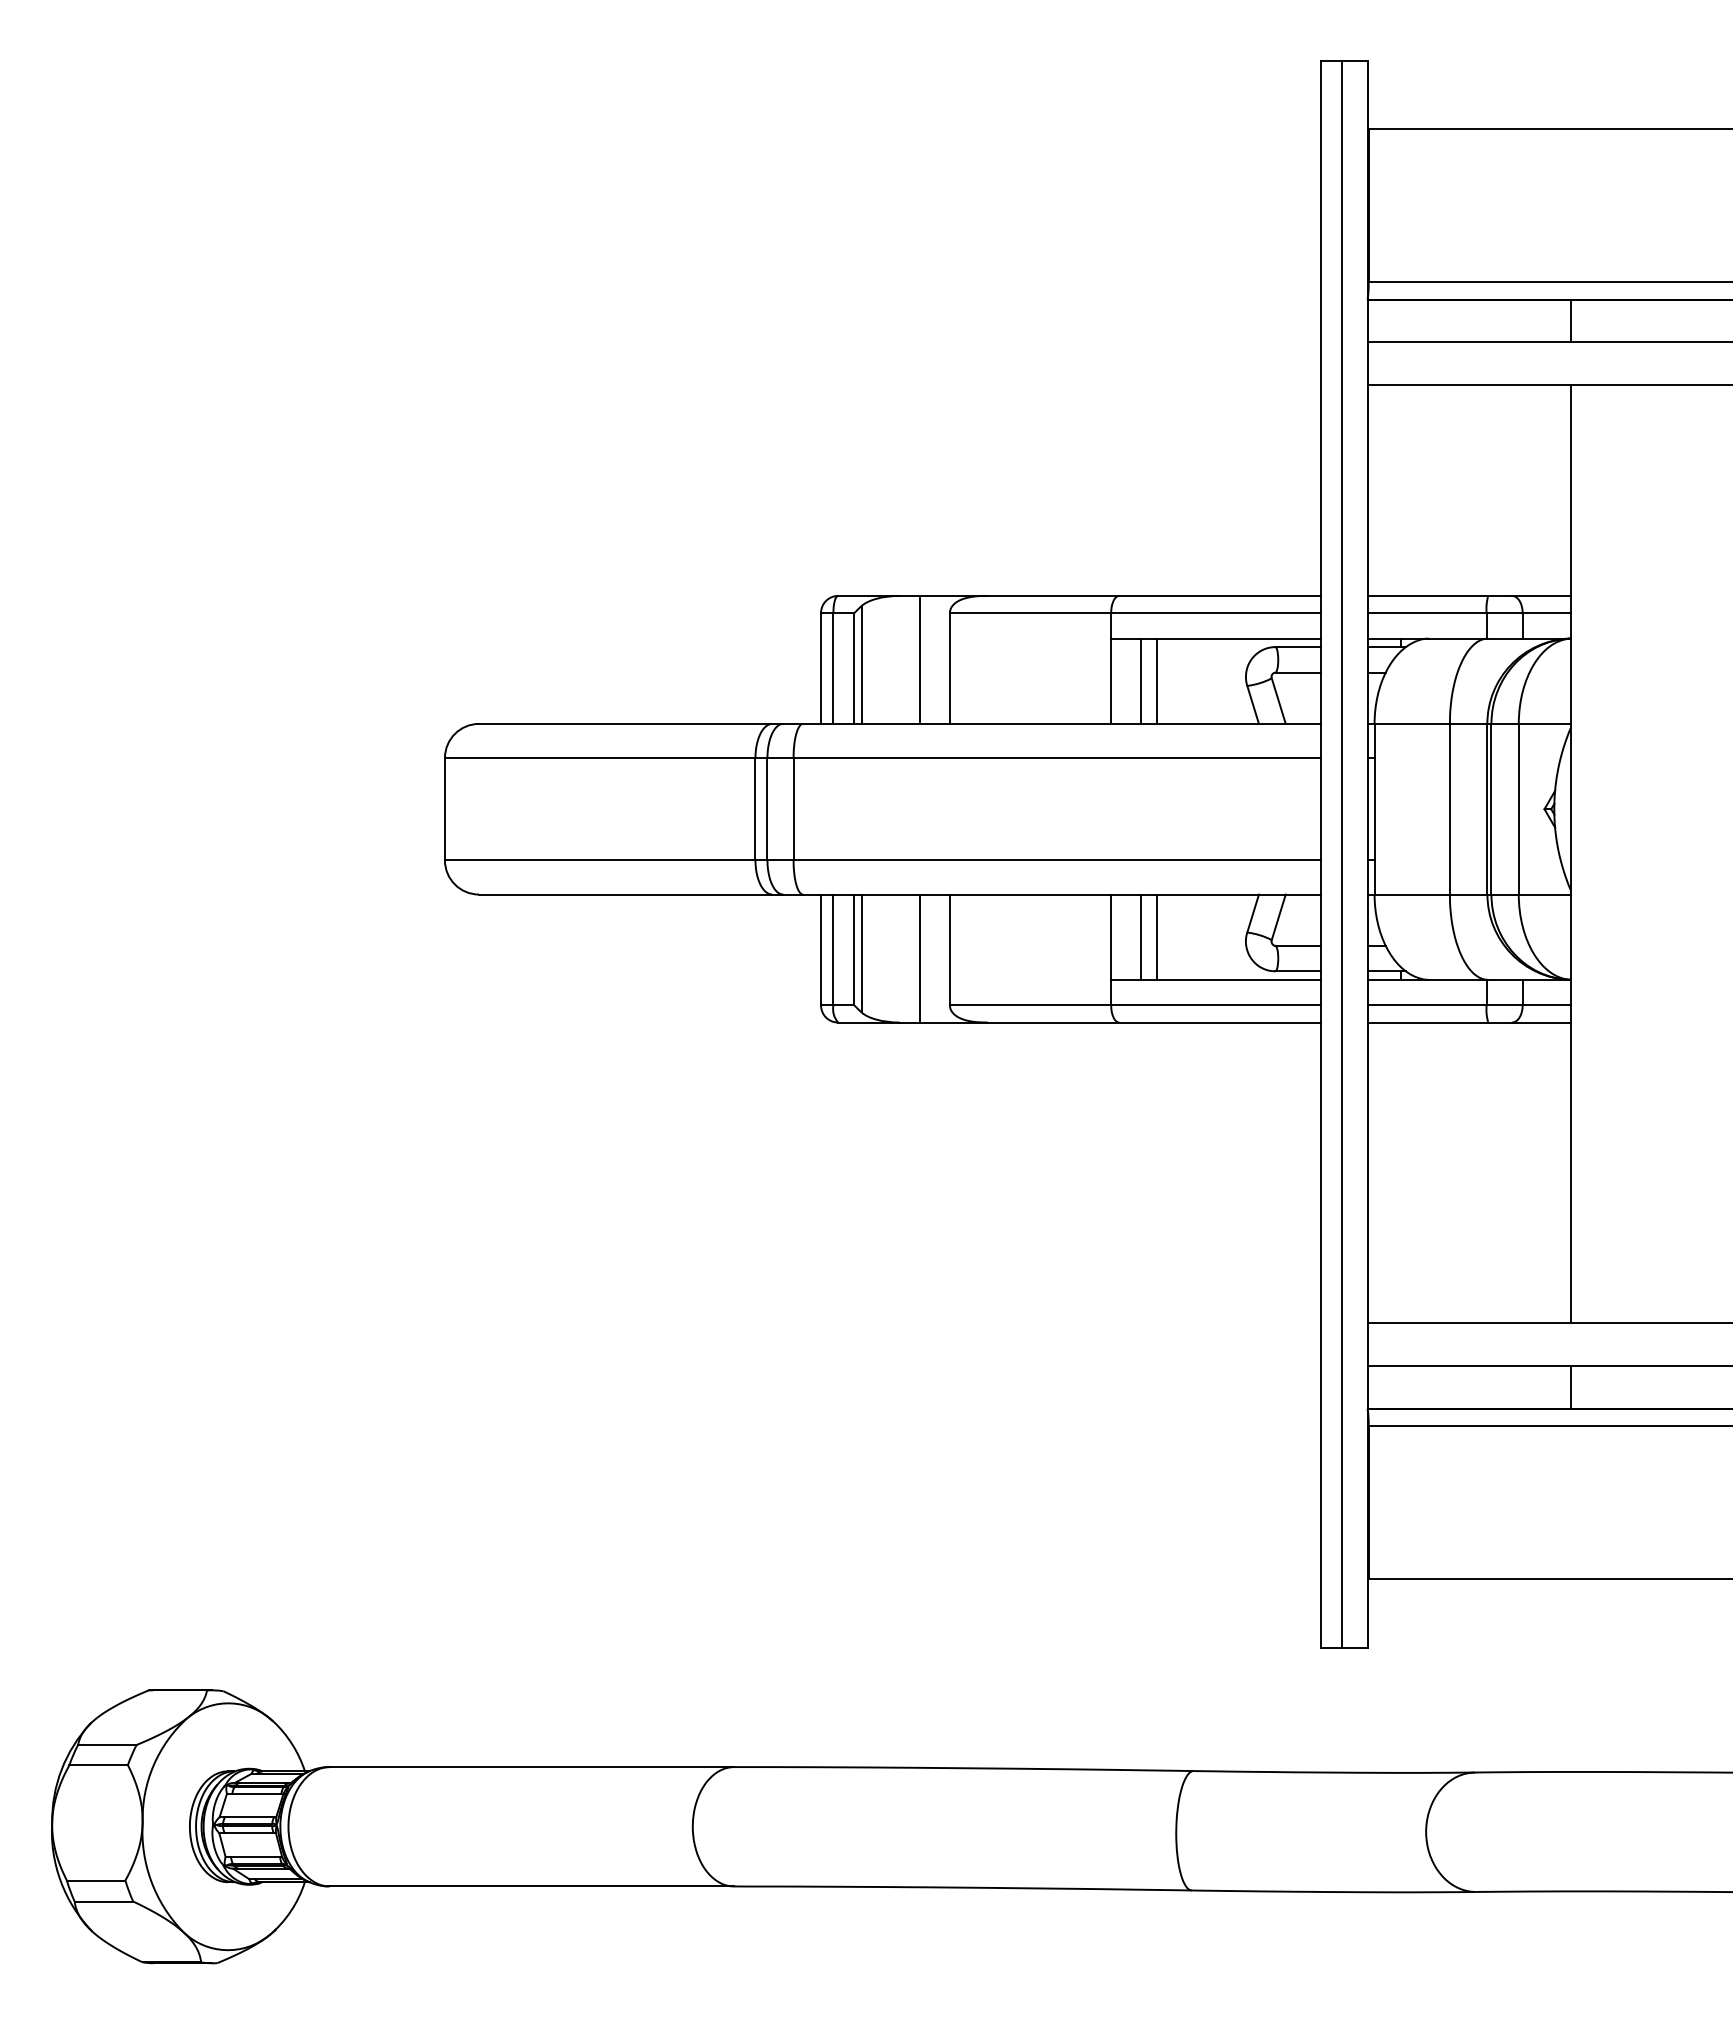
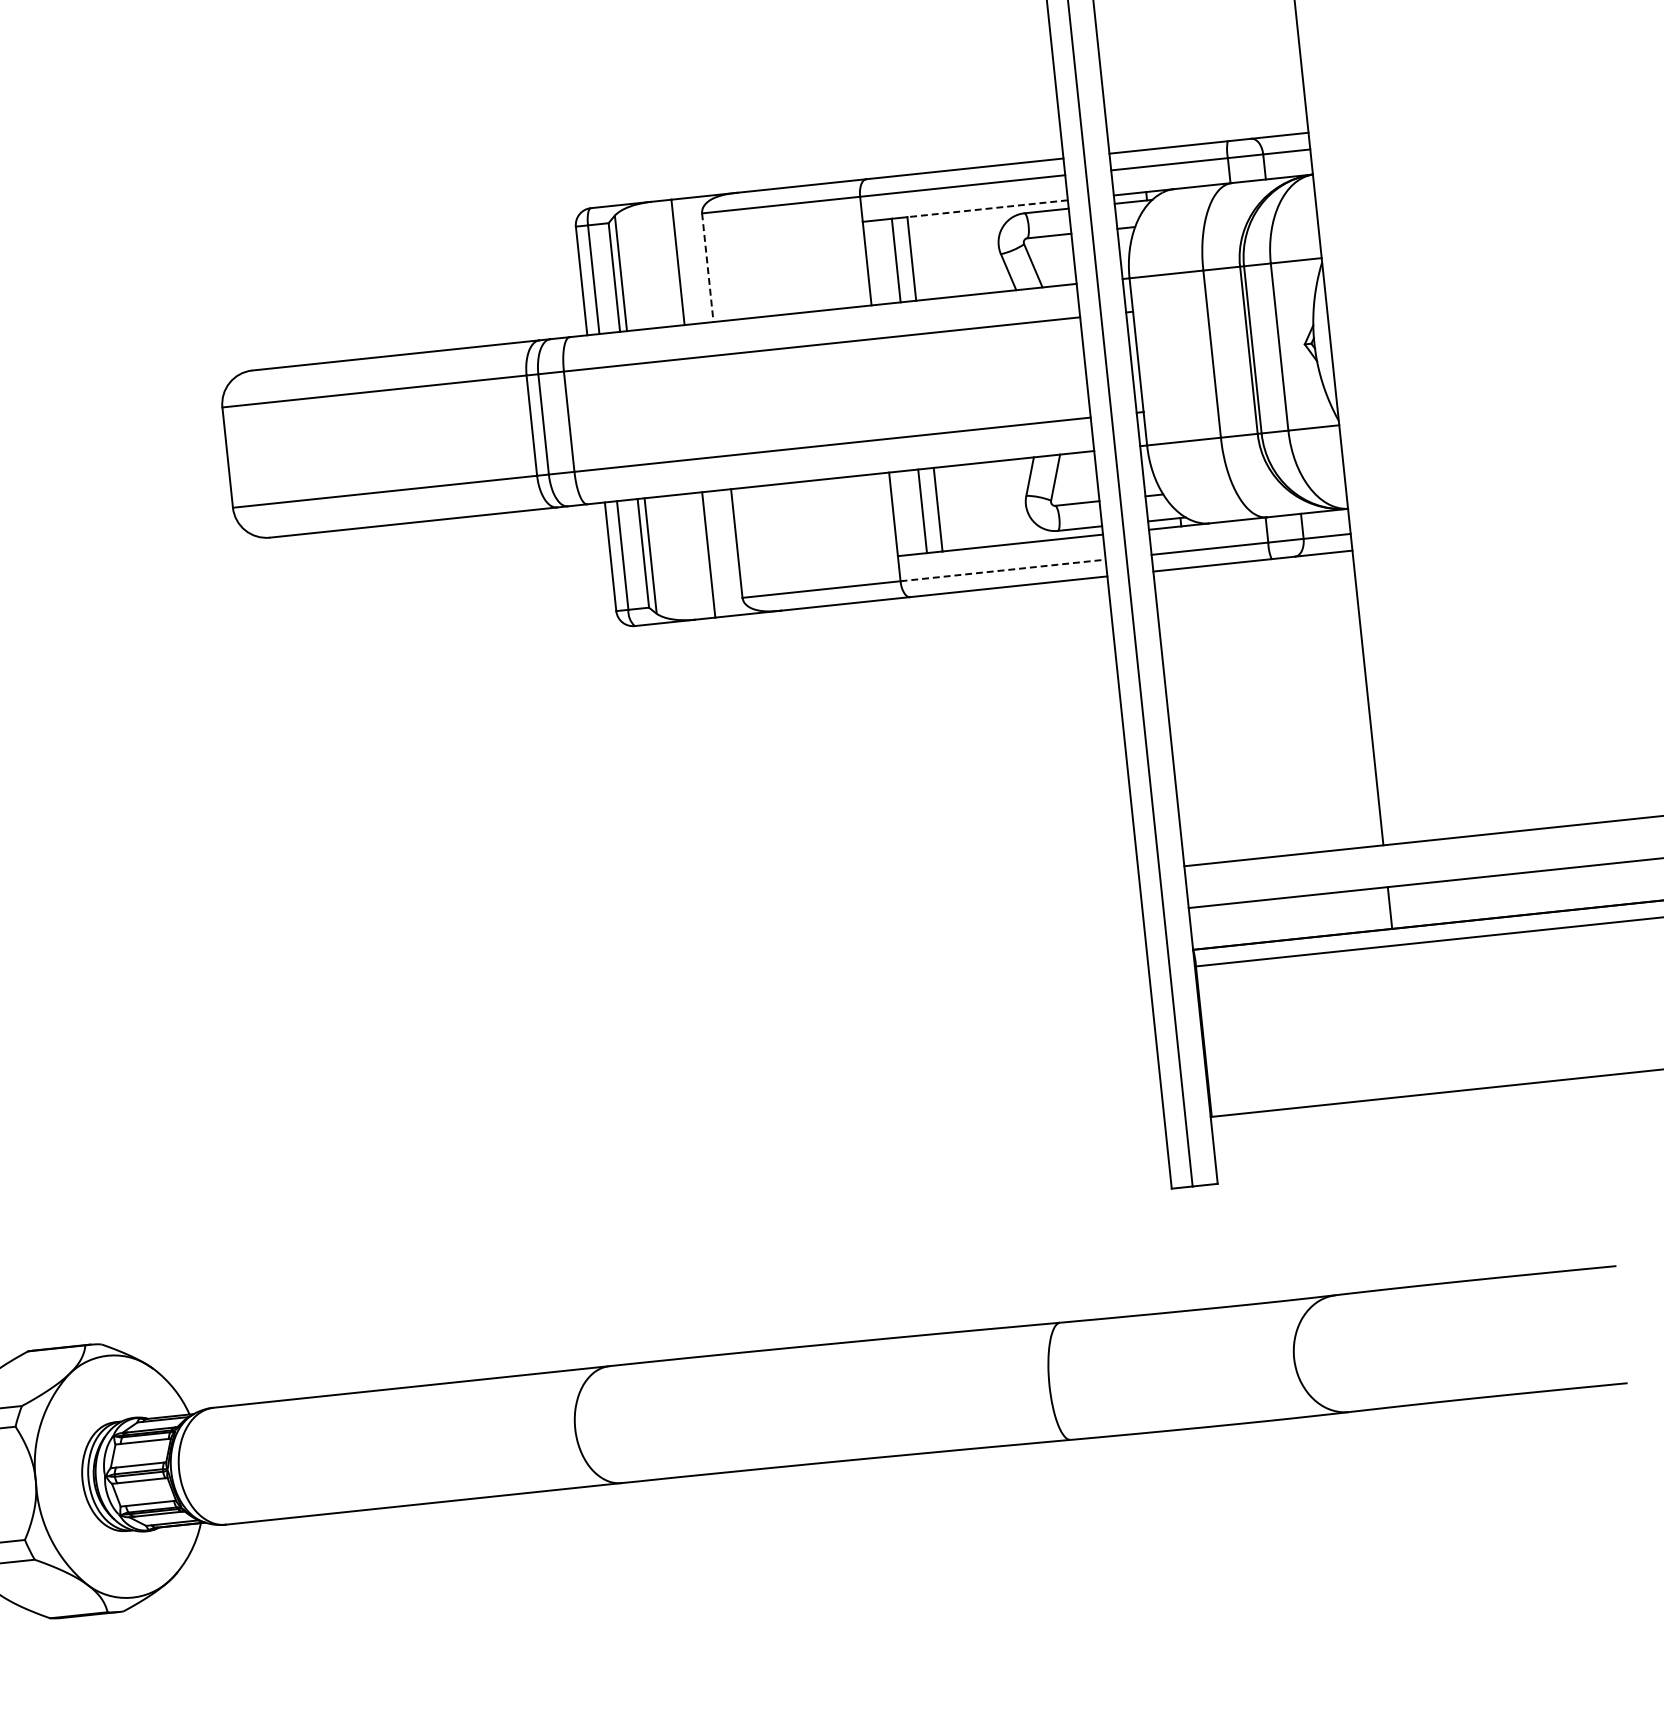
line: (1238, 638) -> (987, 208), solid -> dashed
line: (949, 668) -> (707, 267), solid -> dashed
line: (1215, 1005) -> (1002, 570), solid -> dashed

